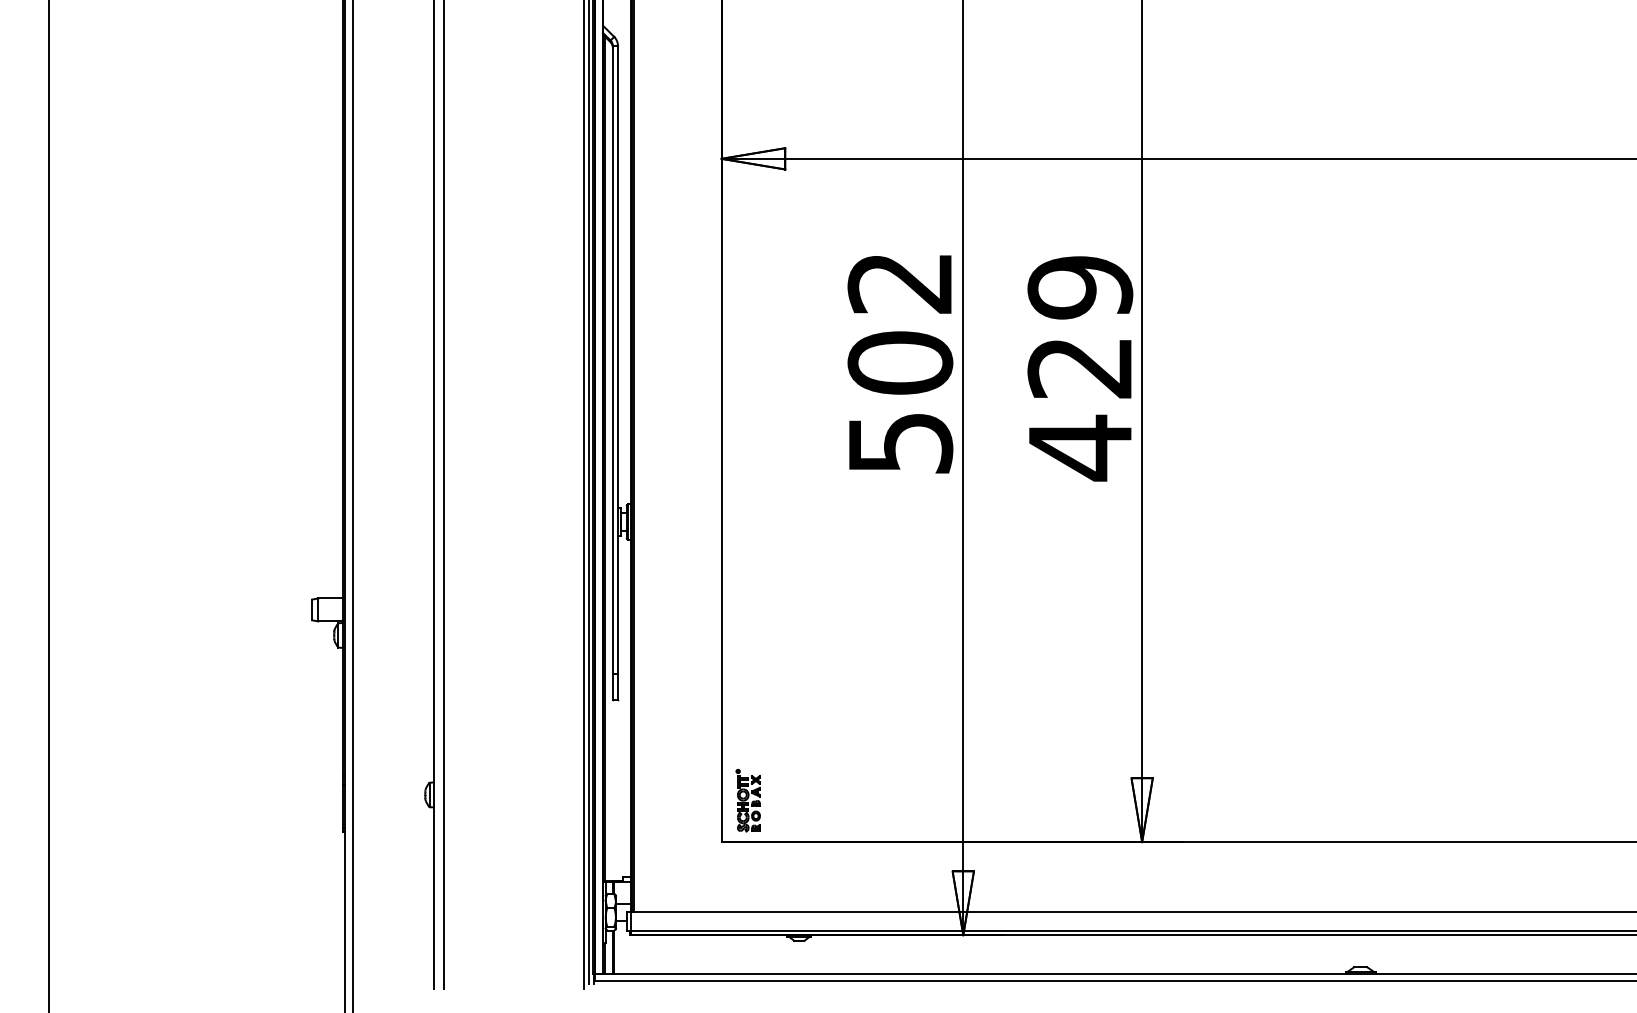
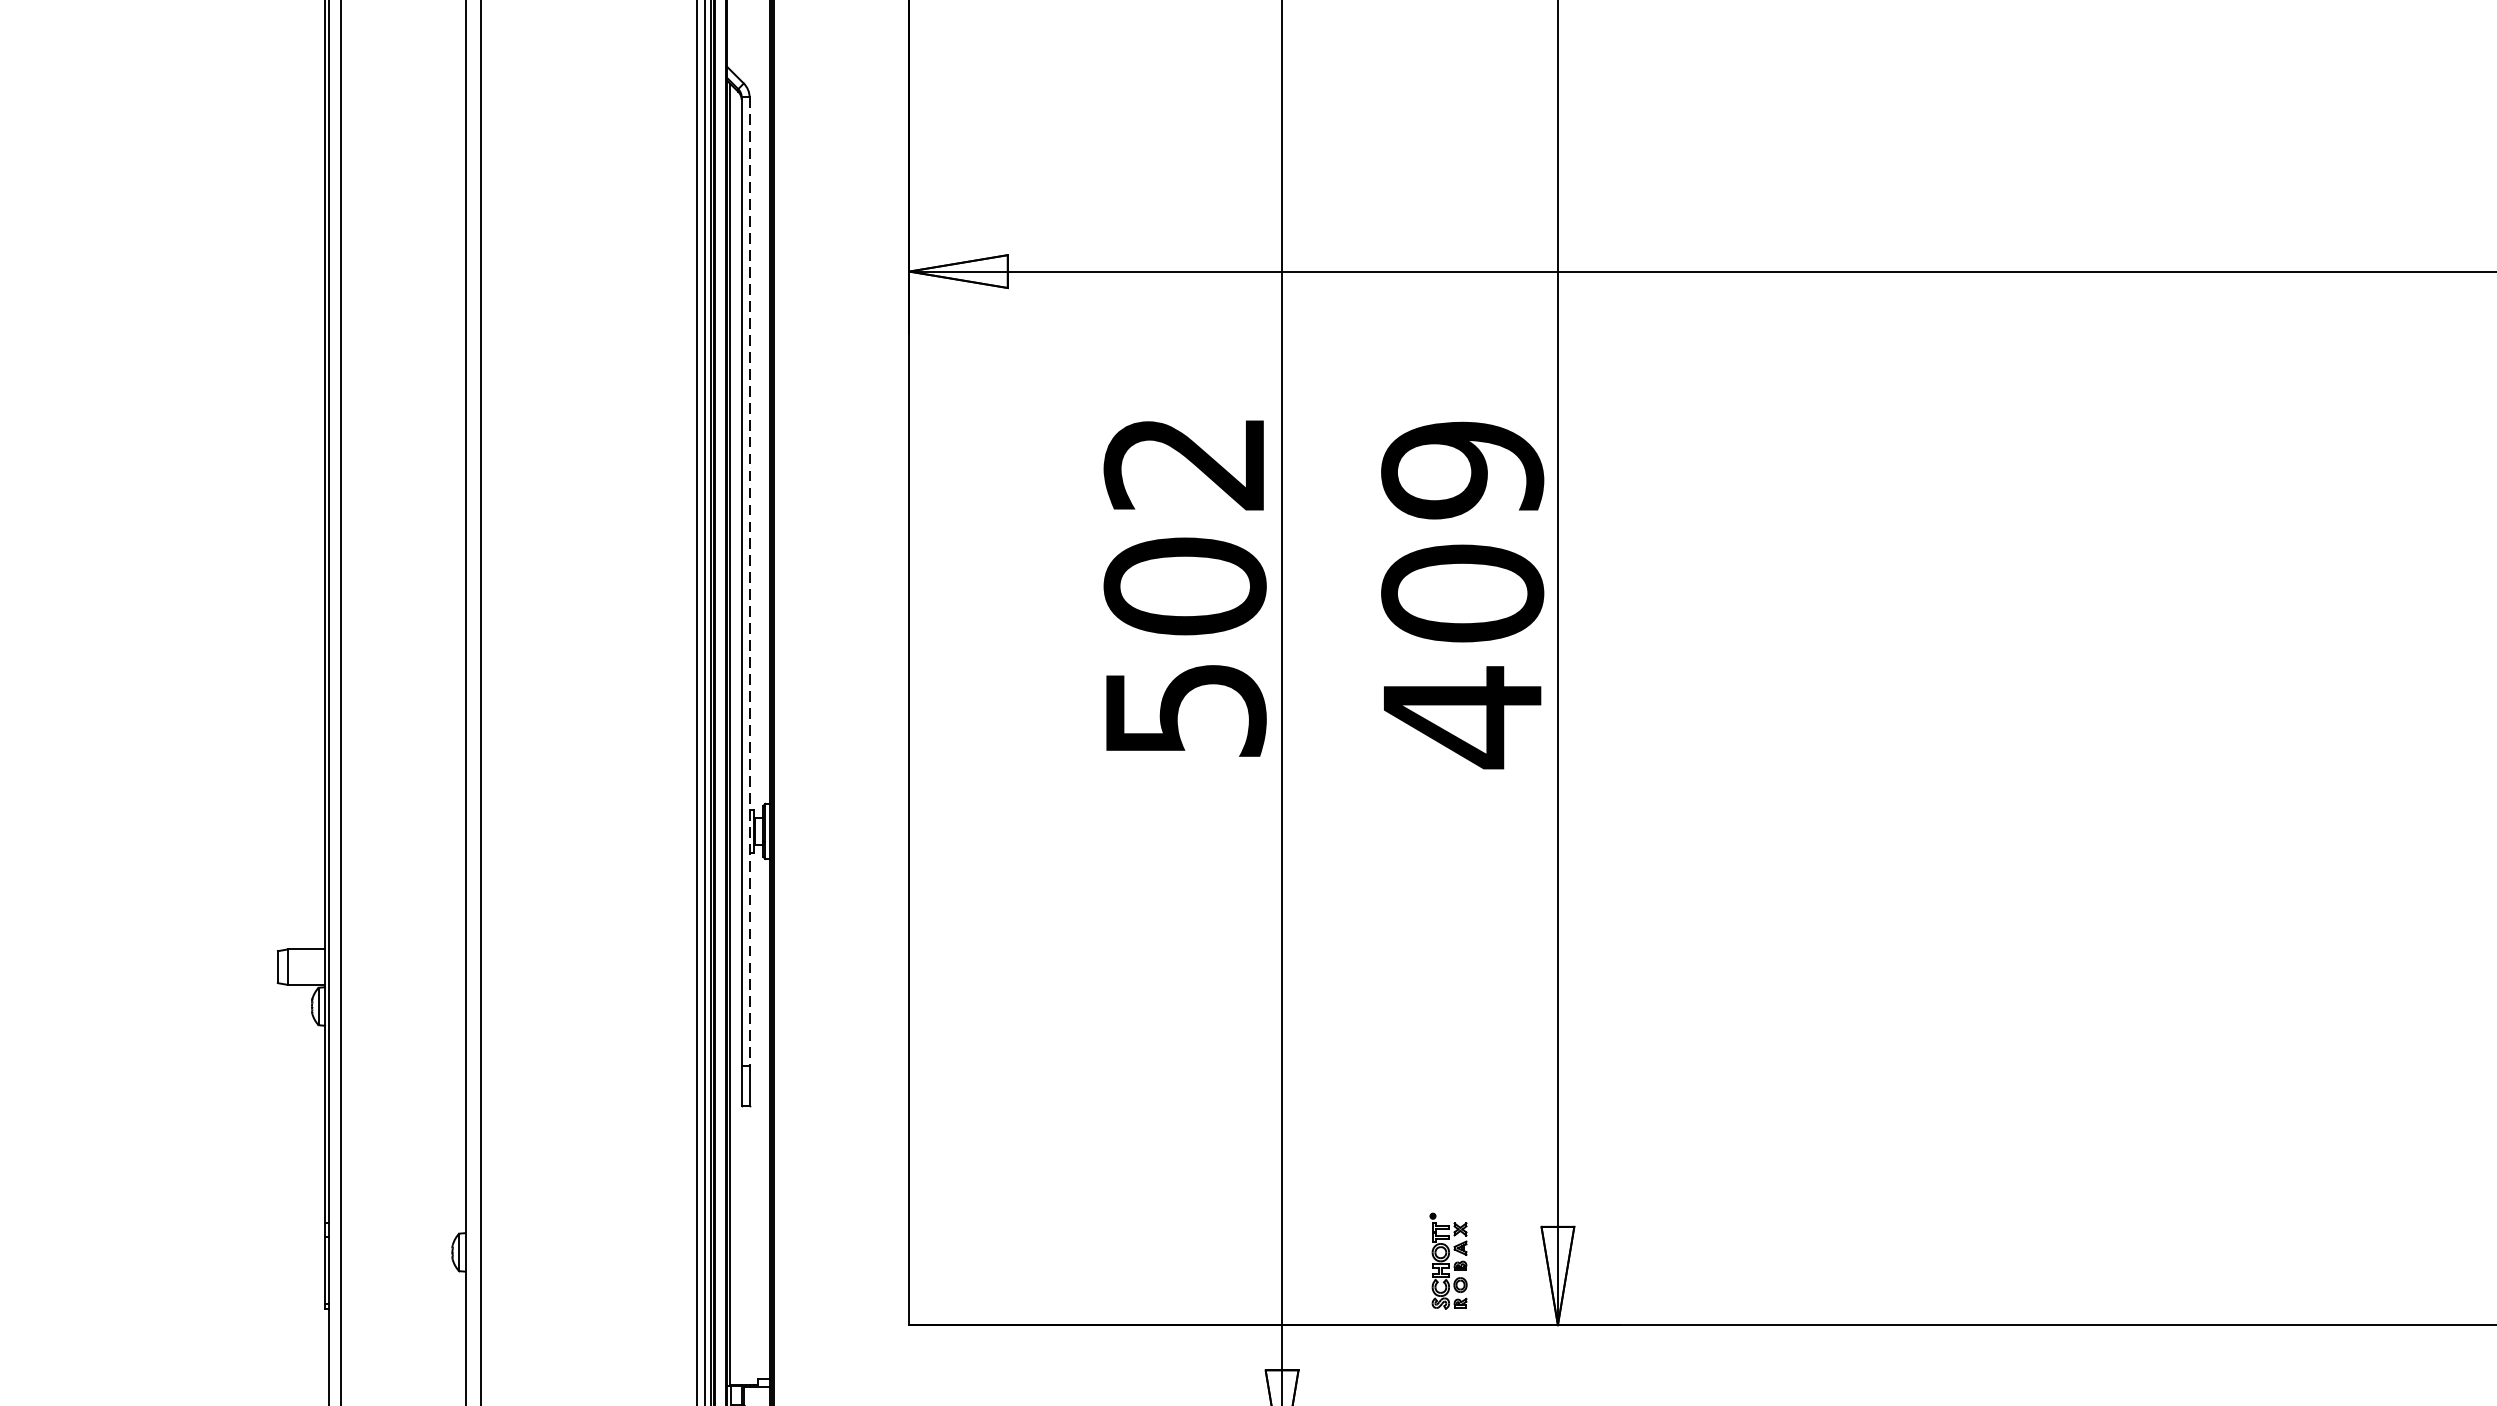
line: (617, 359) -> (748, 580), solid -> dashed
text: (1080, 367) -> (1462, 593), 429 -> 409
part: (747, 800) -> (1447, 1261), moved

